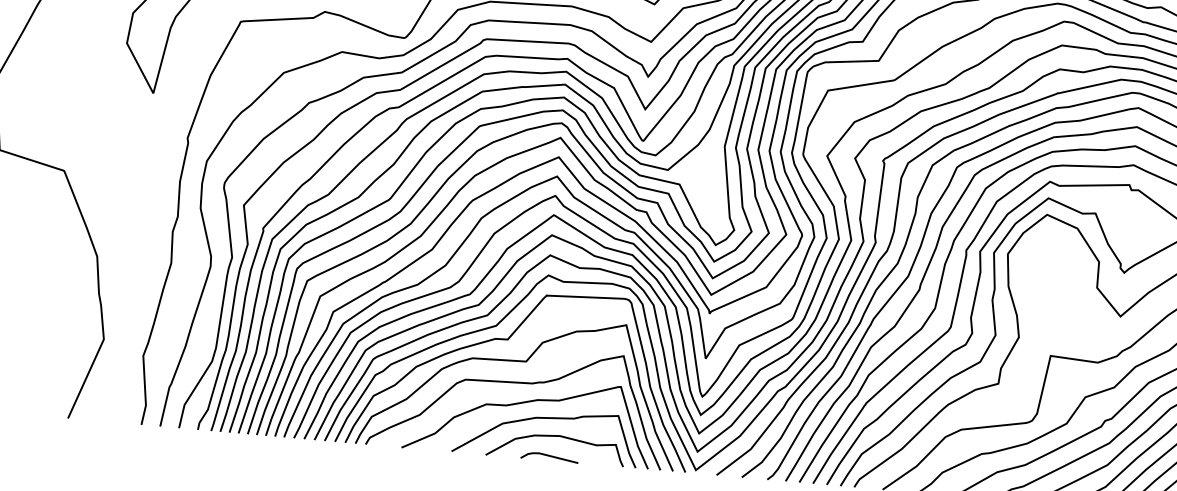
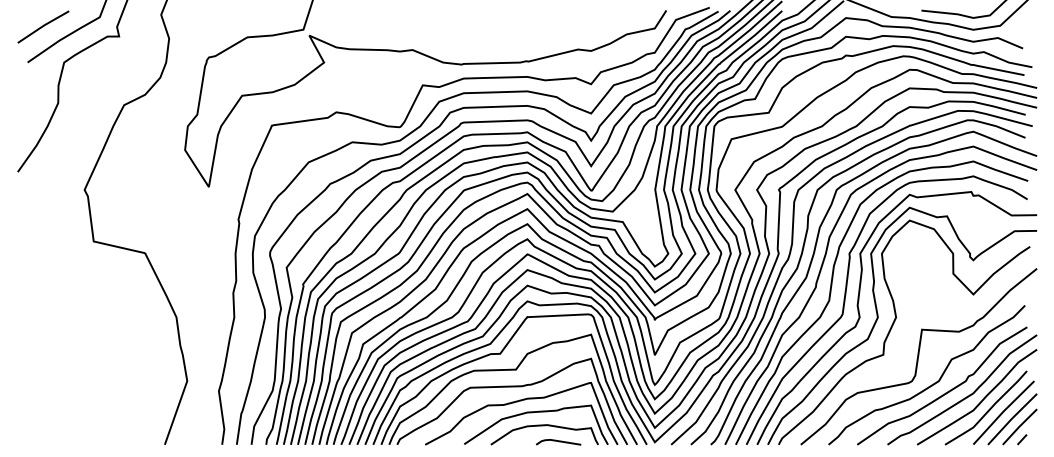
line: (549, 457) -> (558, 442), moved

